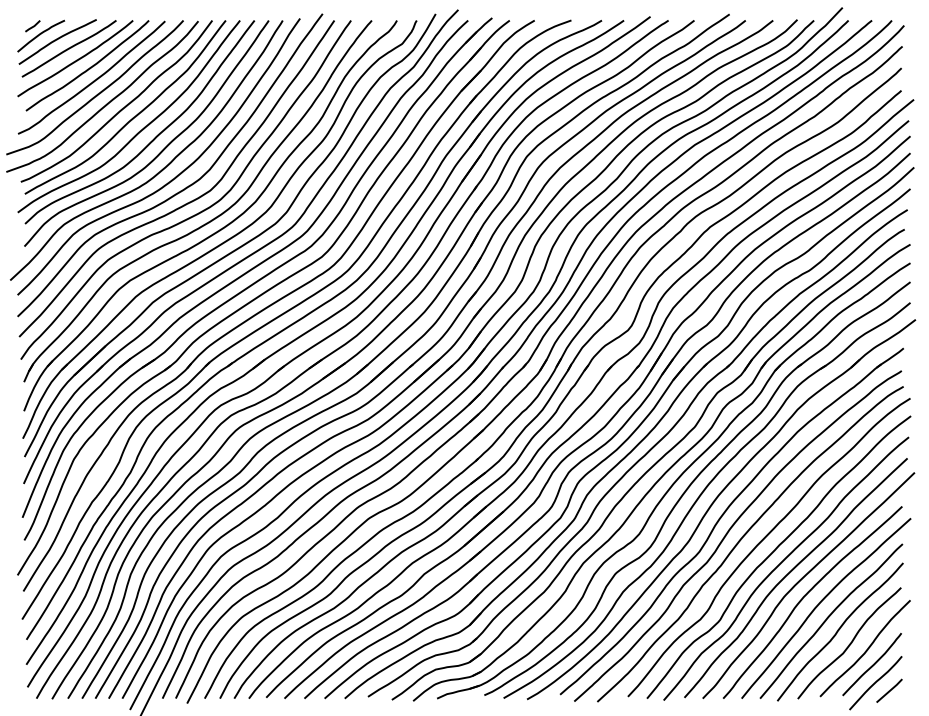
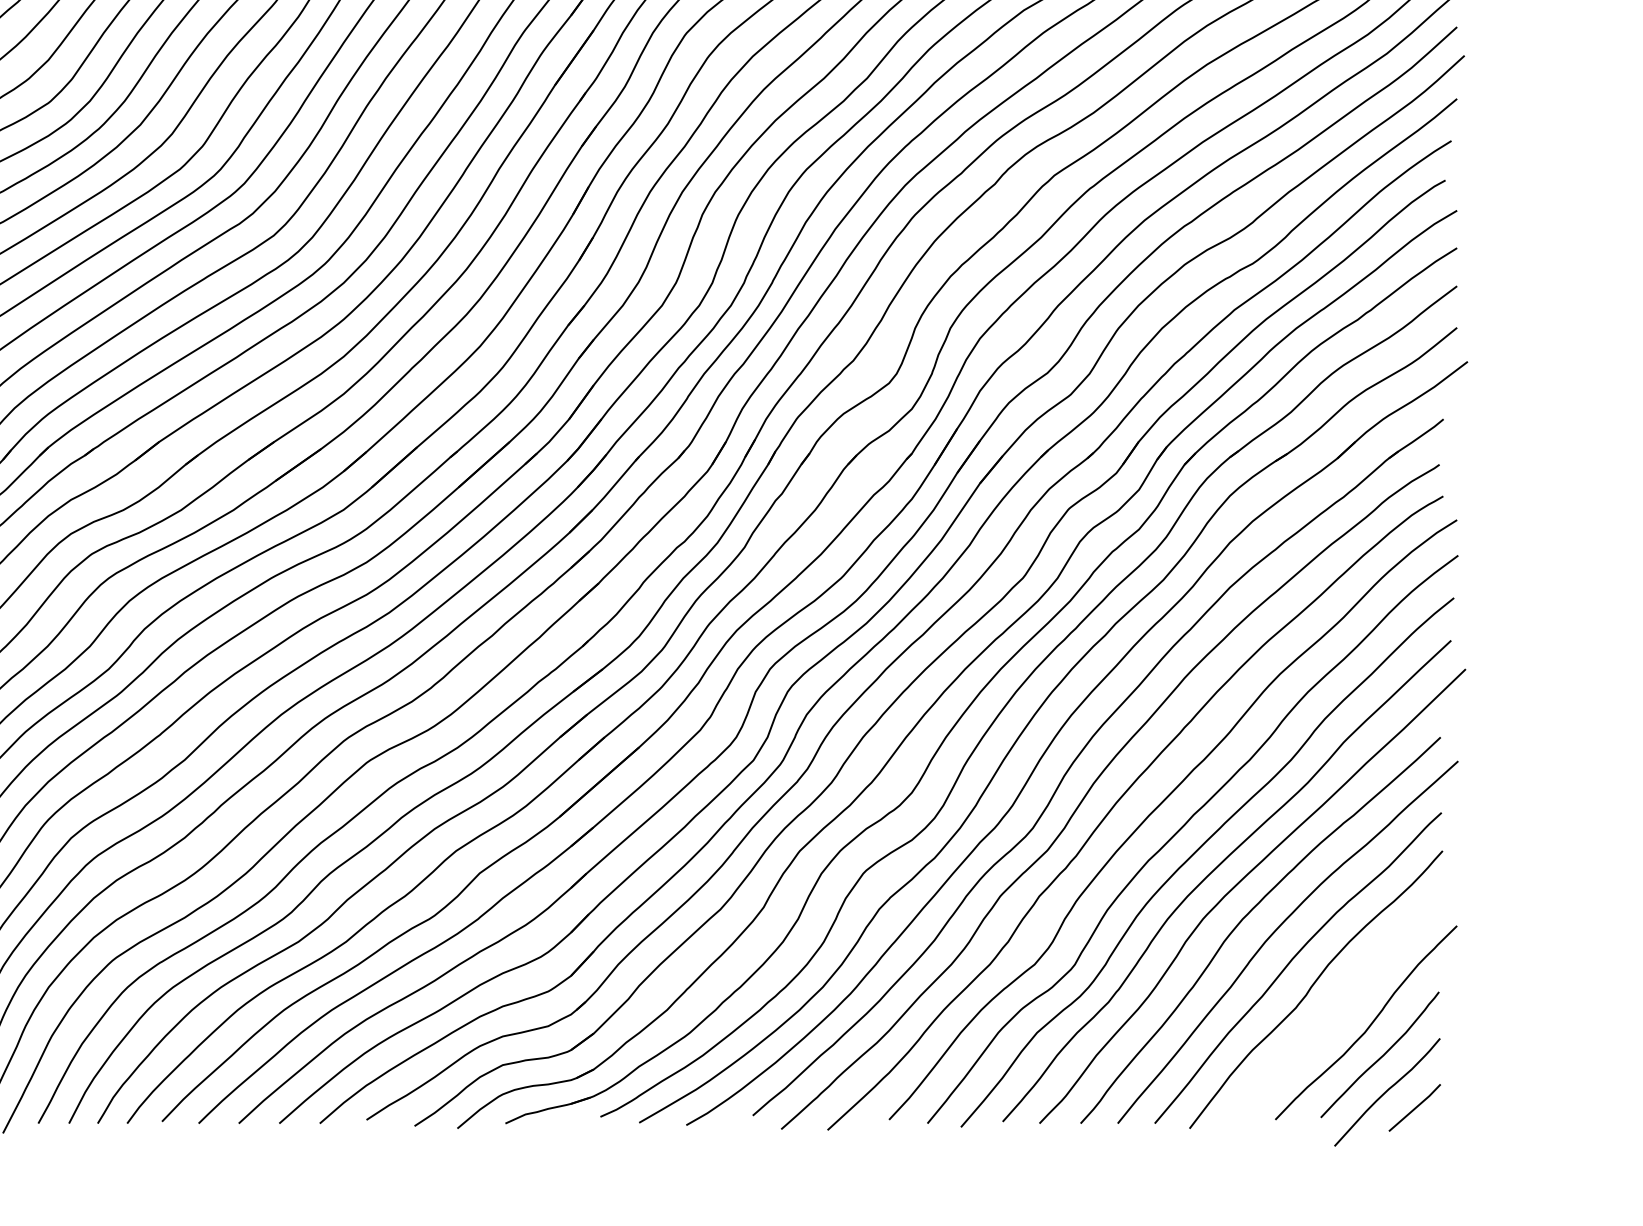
curve: (849, 643) -> (1334, 1012), removed

